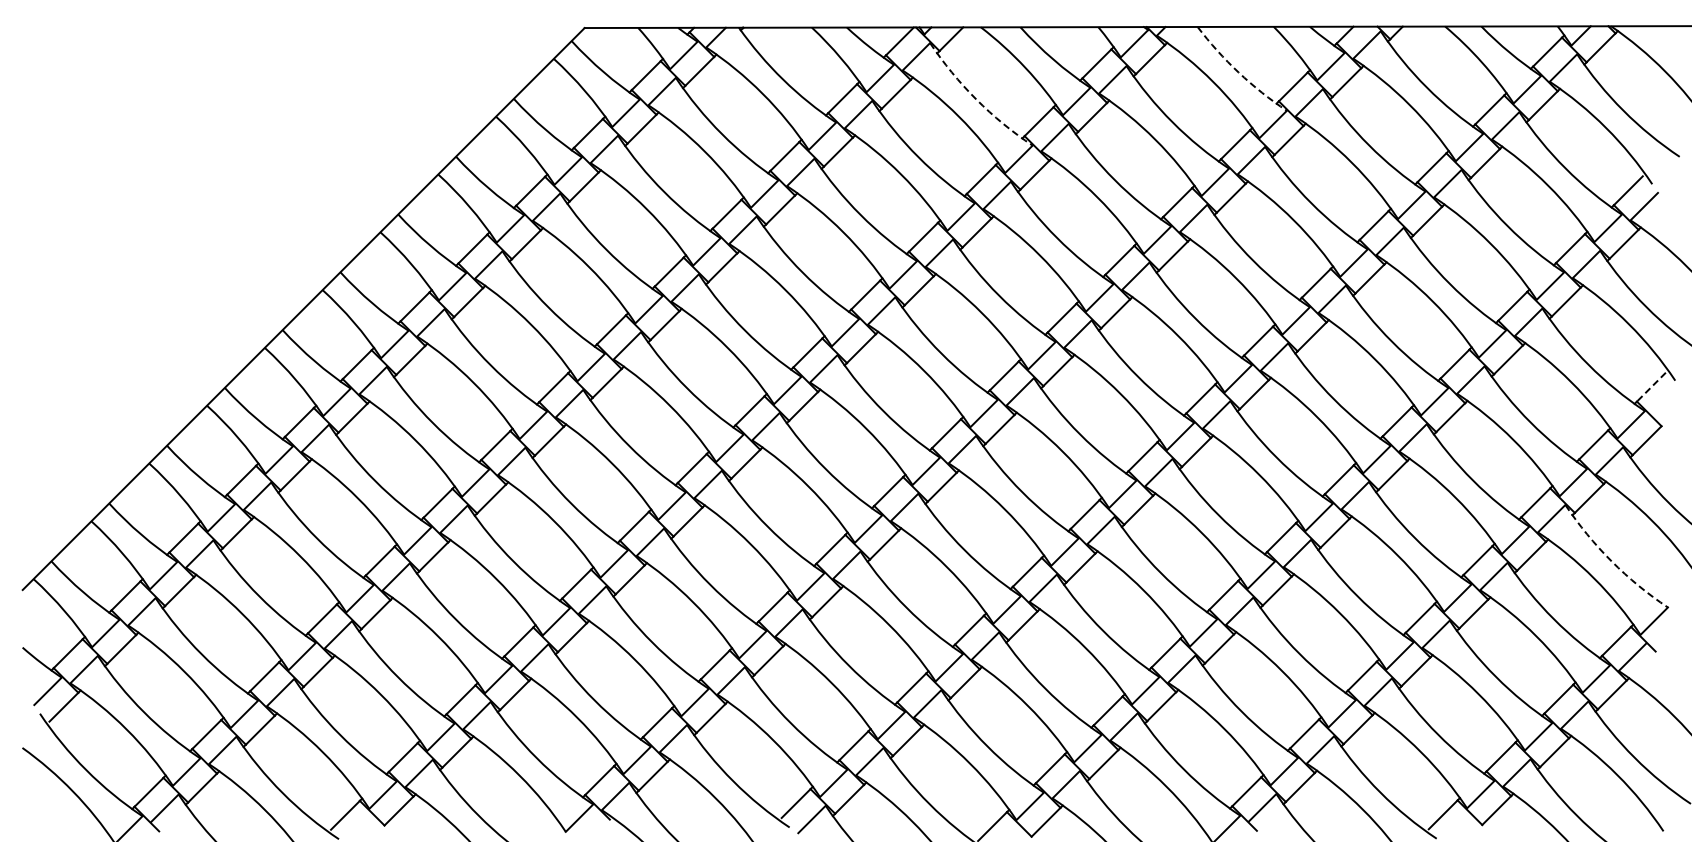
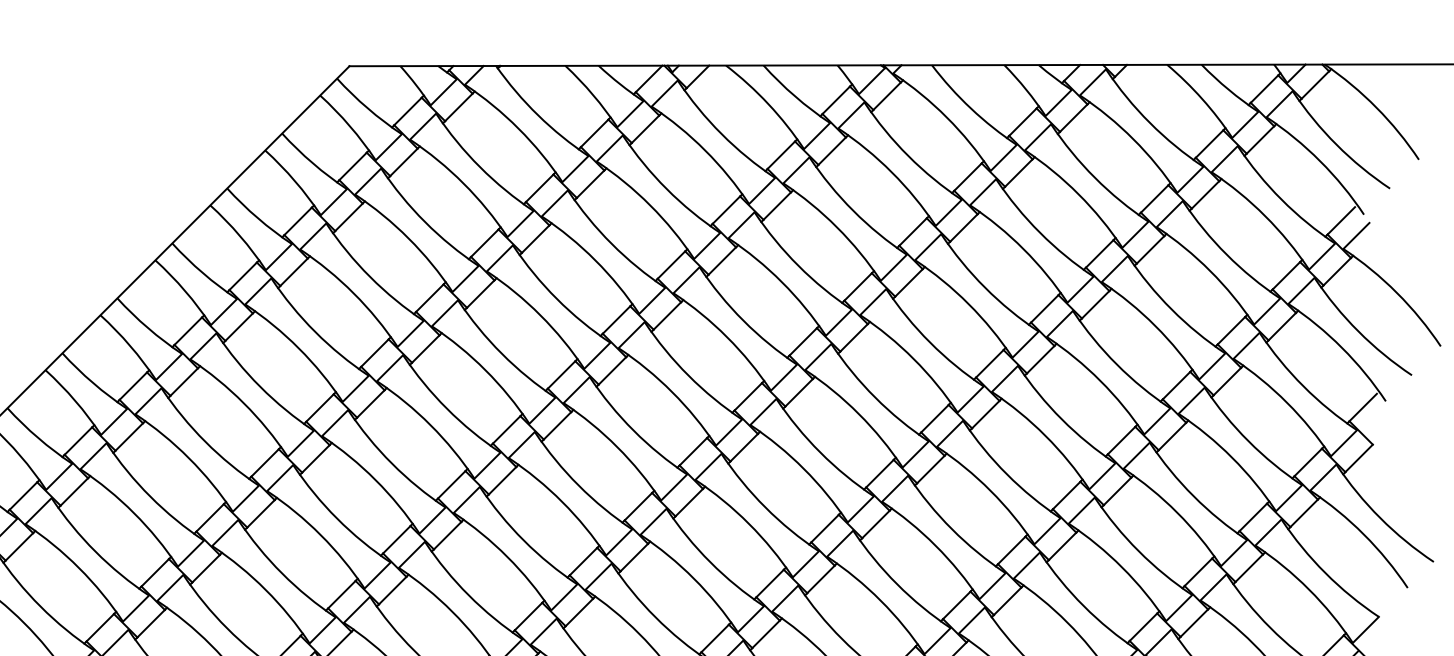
arc: (1238, 72) -> (970, 108), dashed -> solid
arc: (976, 99) -> (721, 134), dashed -> solid
line: (1651, 387) -> (1363, 407), dashed -> solid
arc: (1611, 561) -> (1325, 573), dashed -> solid

